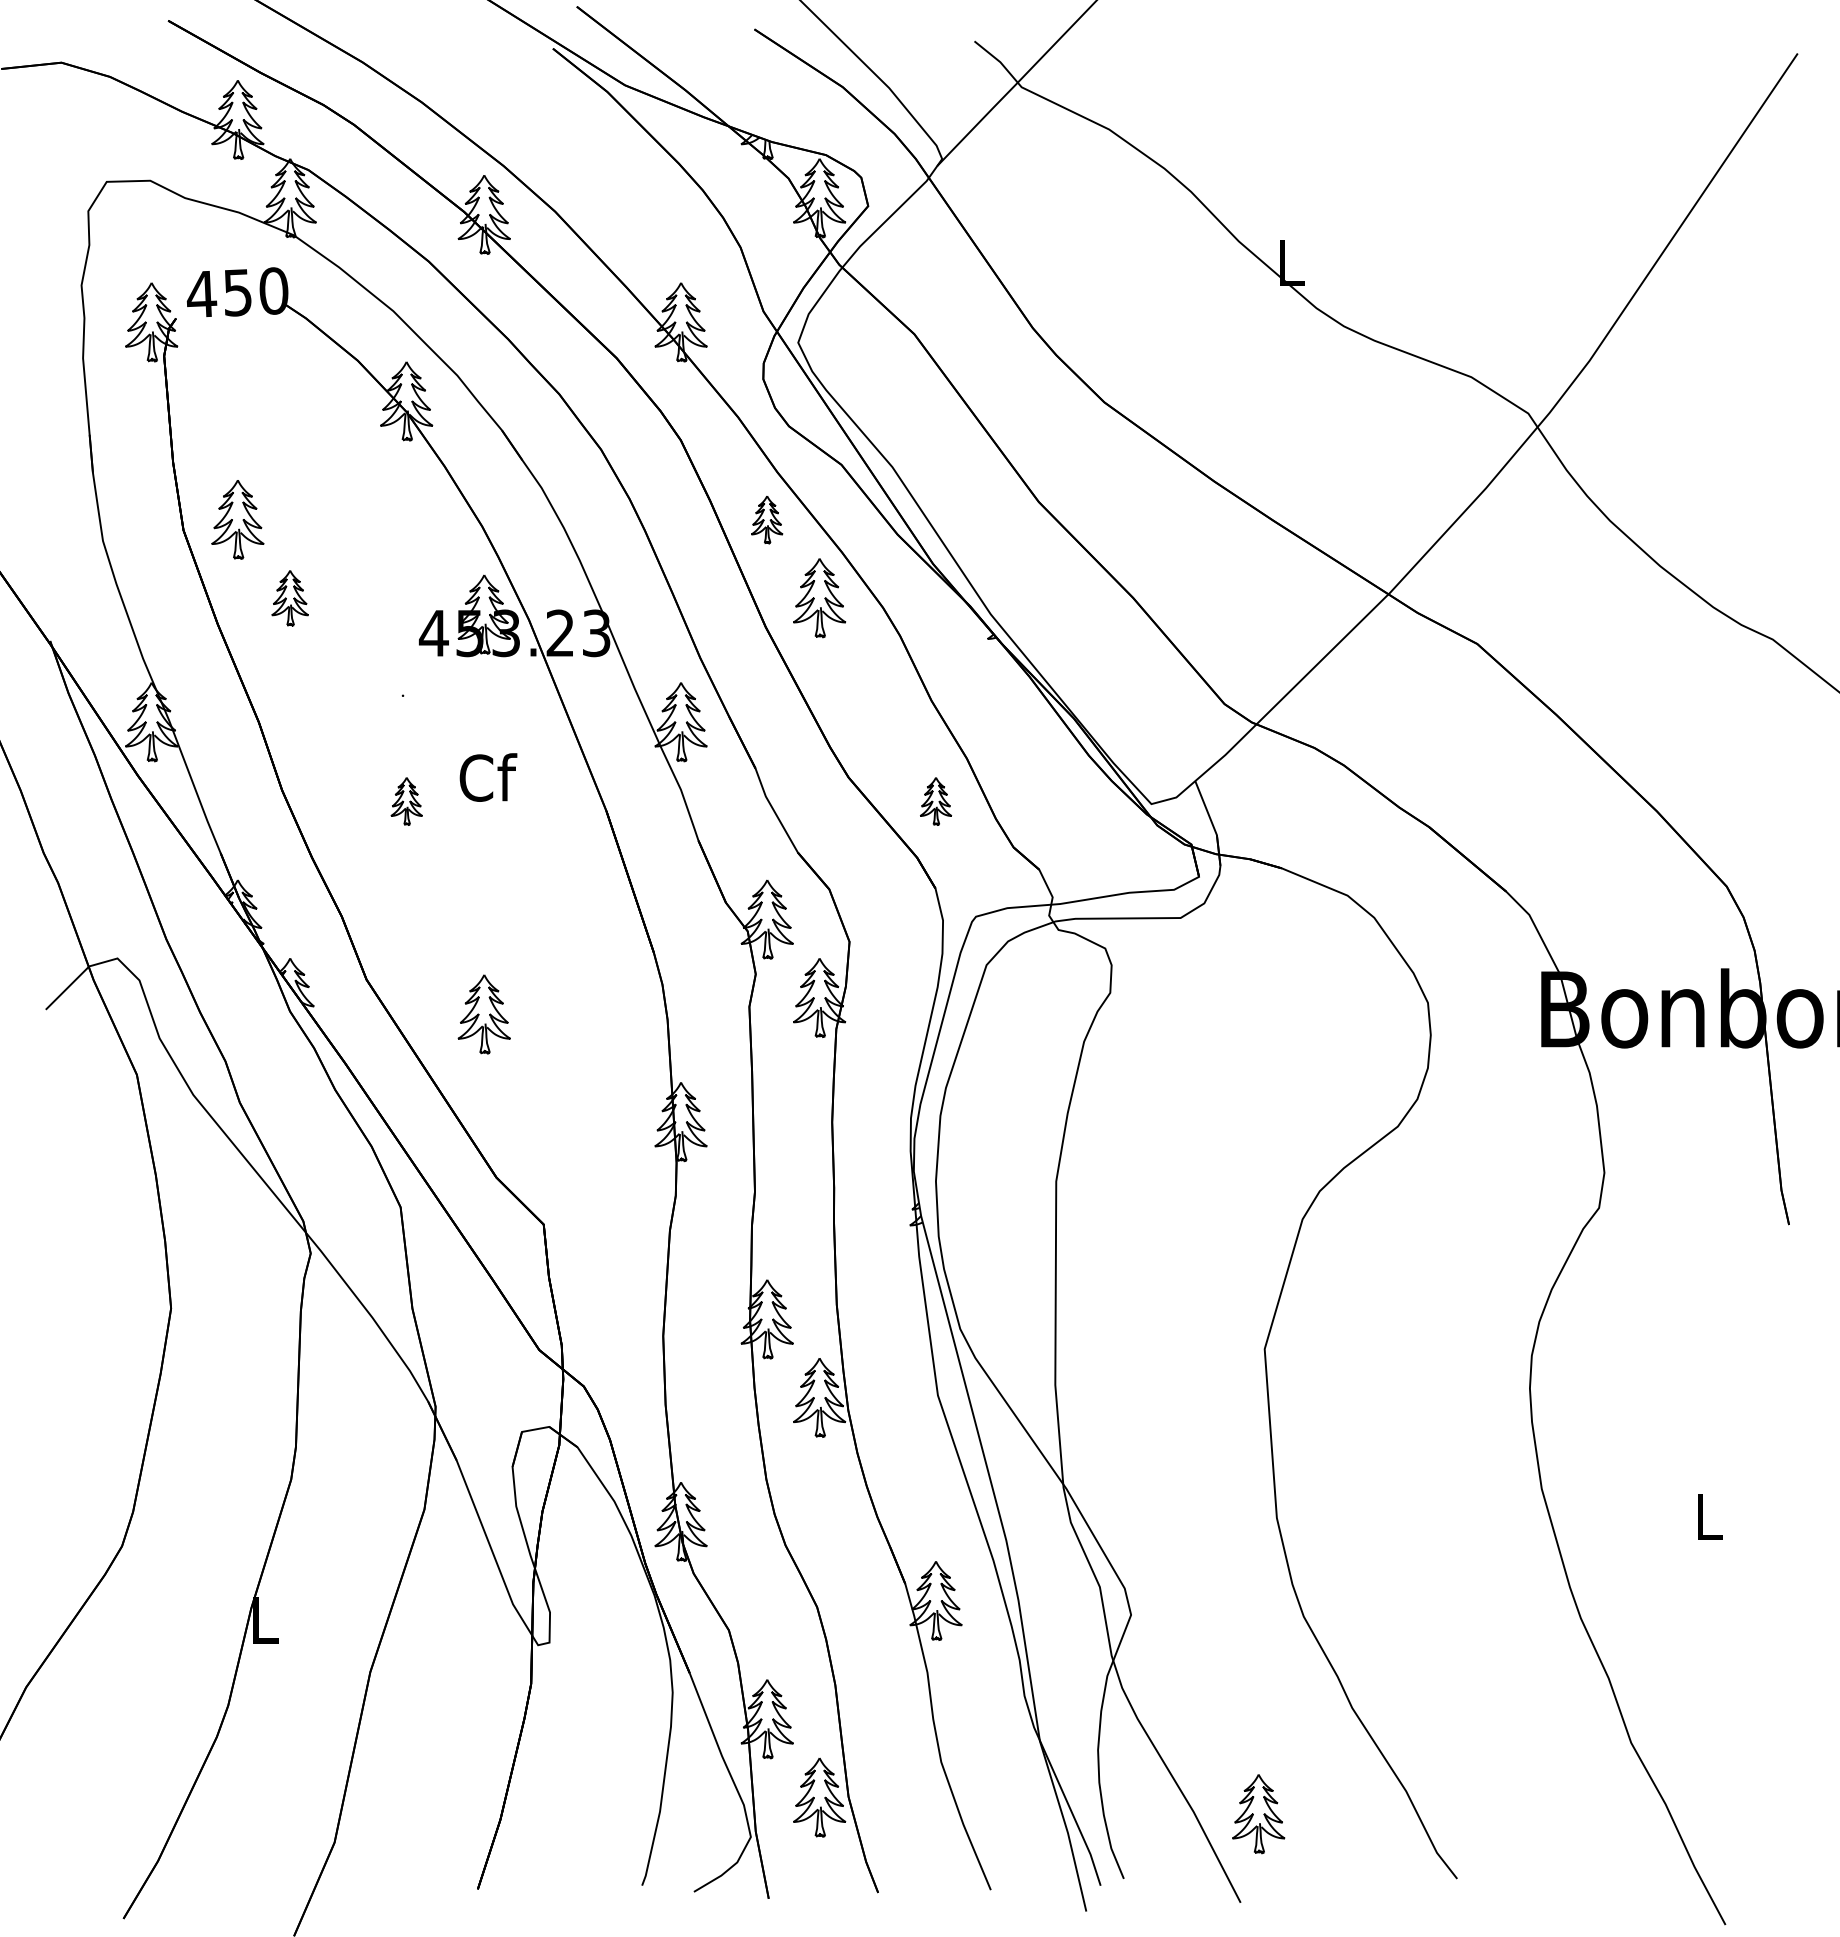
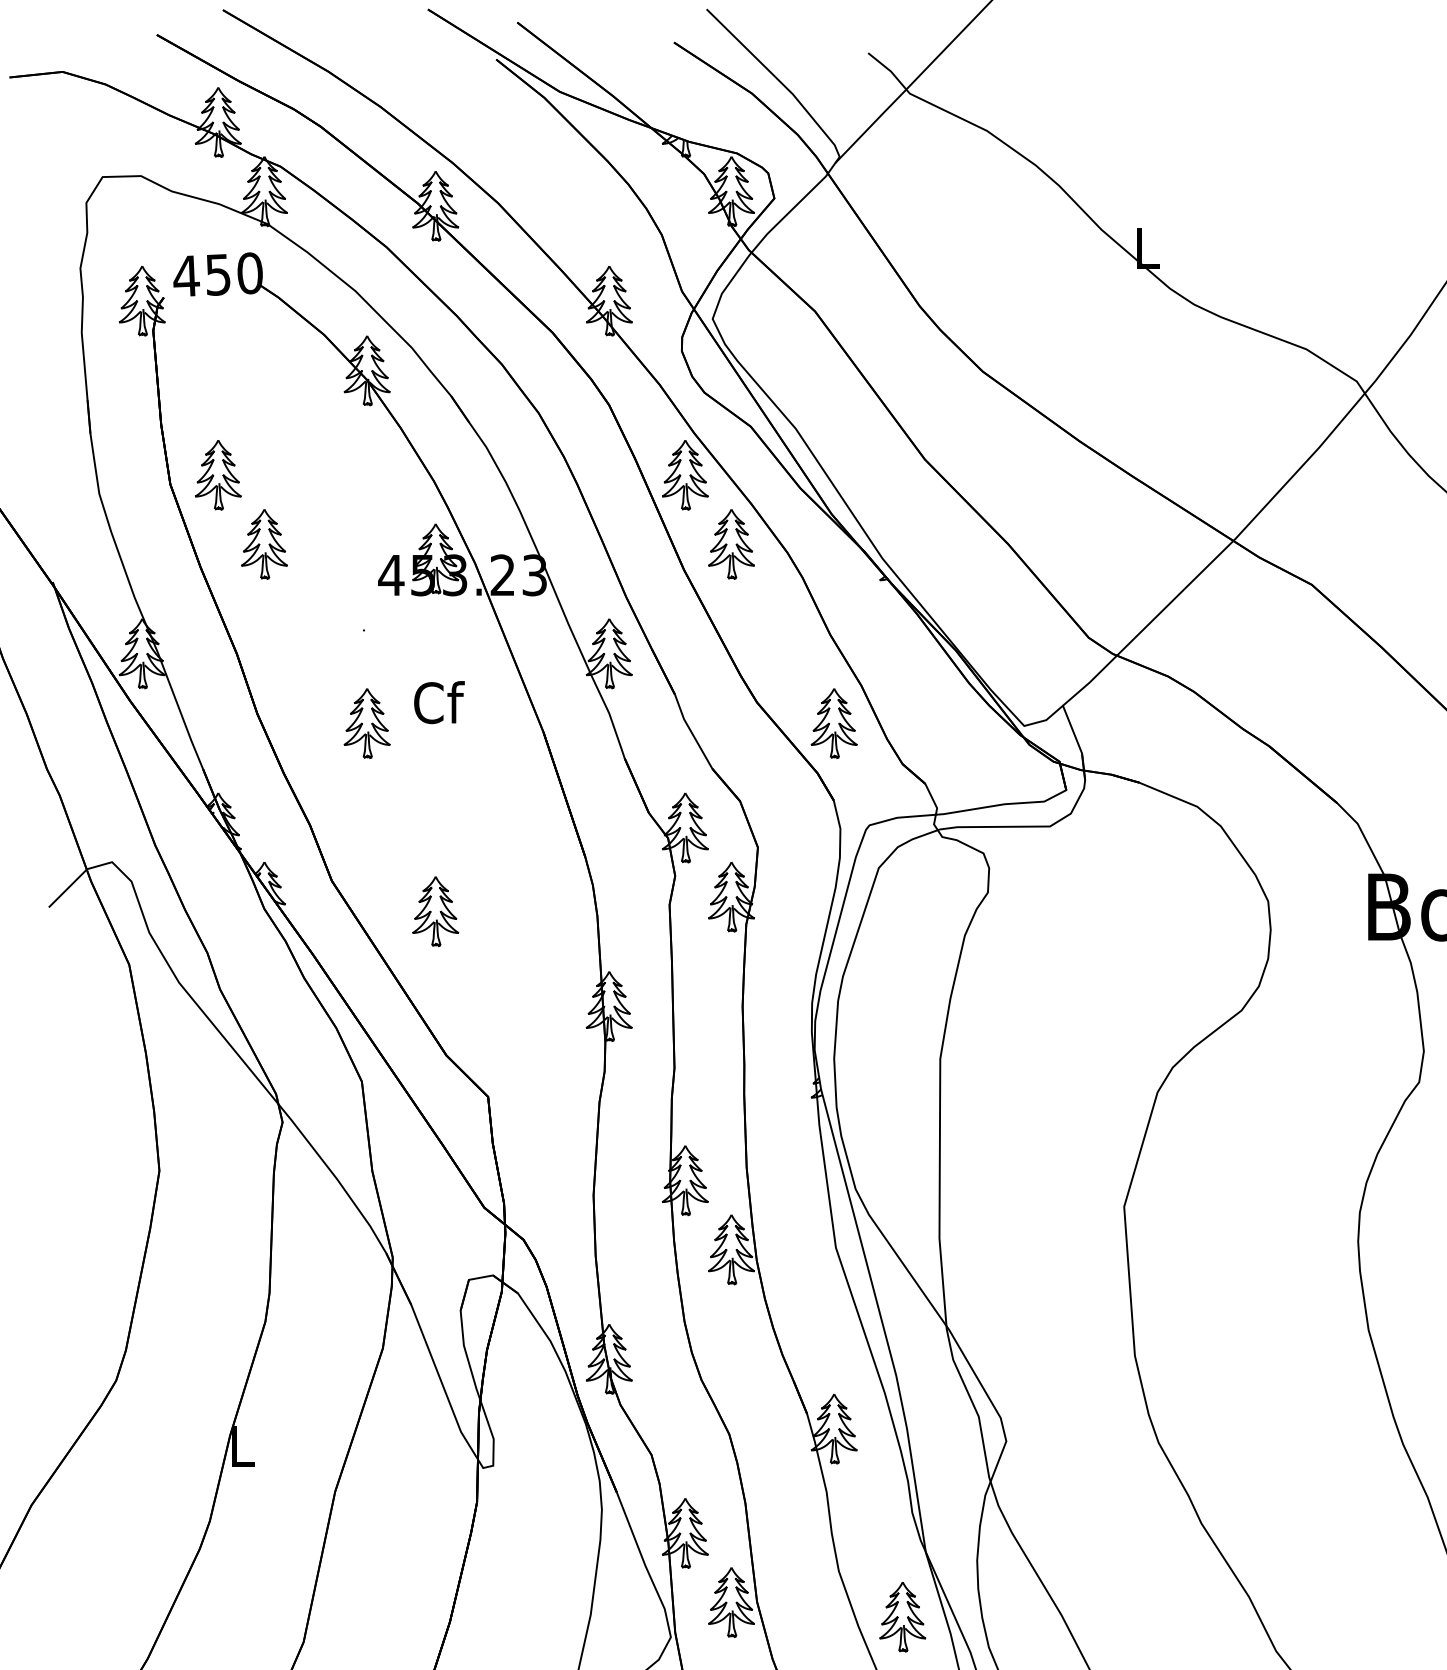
part: (766, 519) -> (684, 474), size x1.67
part: (289, 598) -> (263, 544), size x1.43
part: (406, 801) -> (367, 723), size x1.67
part: (935, 801) -> (833, 723), size x1.67
part: (1258, 1814) -> (902, 1617), moved

